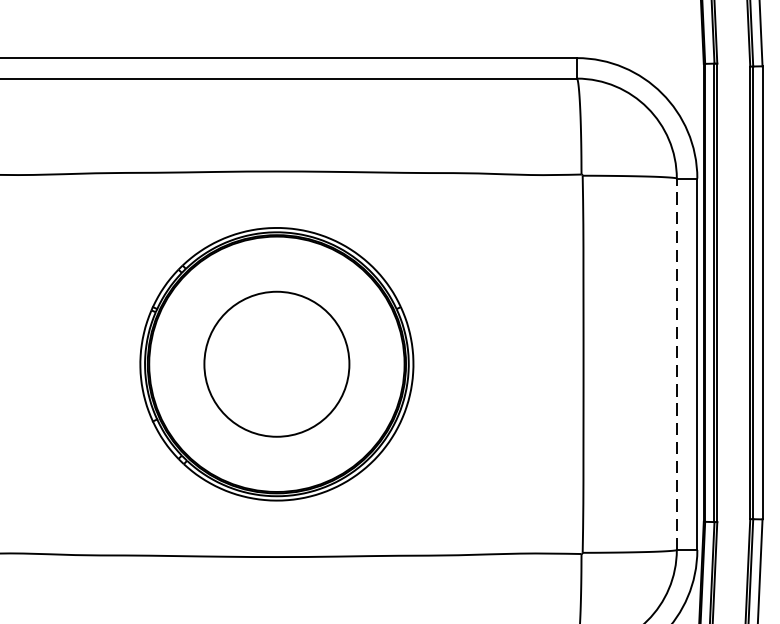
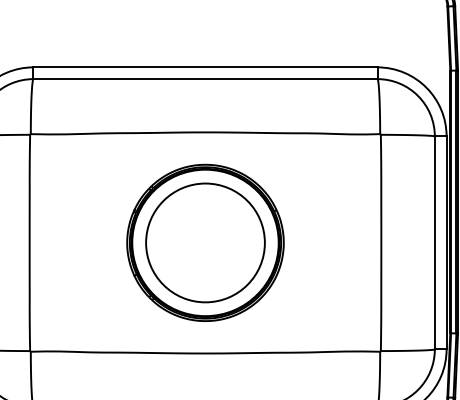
circle: (276, 363) -> (205, 242), size x1.43
line: (676, 363) -> (434, 242), dashed -> solid

